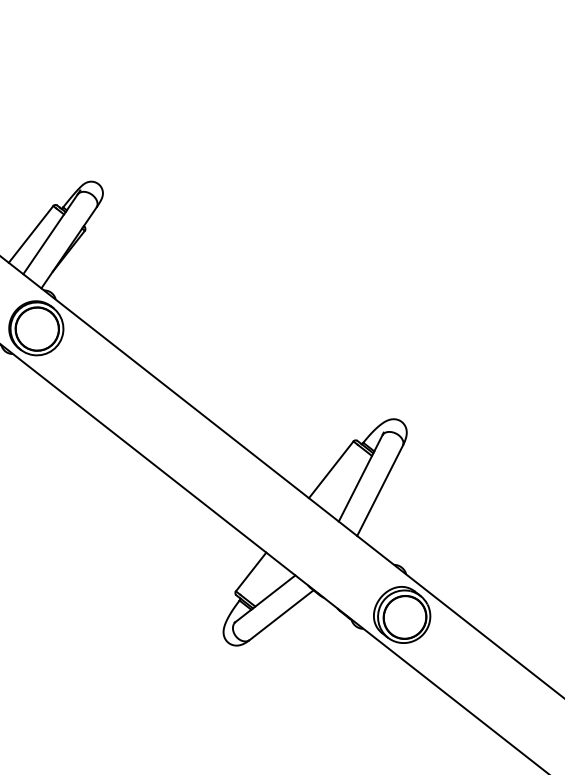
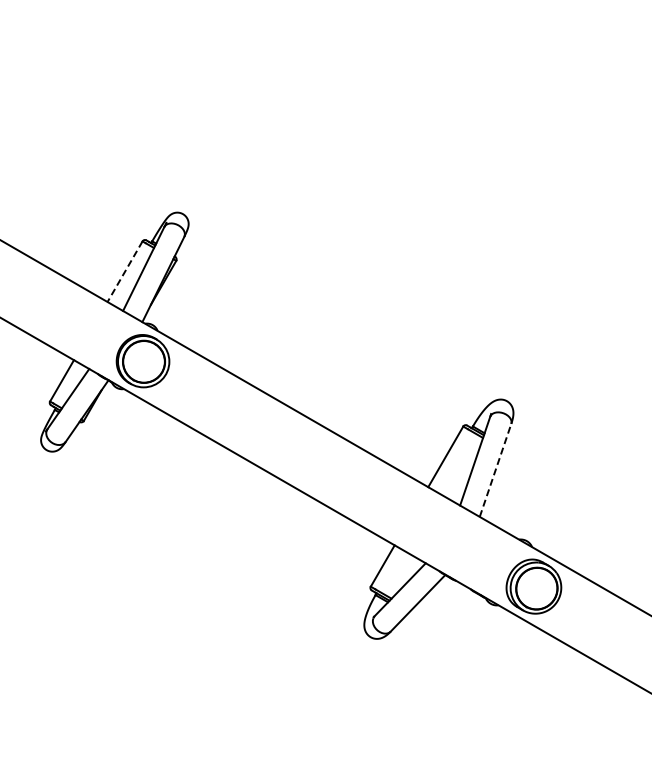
line: (30, 235) -> (124, 272), solid -> dashed
line: (380, 489) -> (495, 469), solid -> dashed

